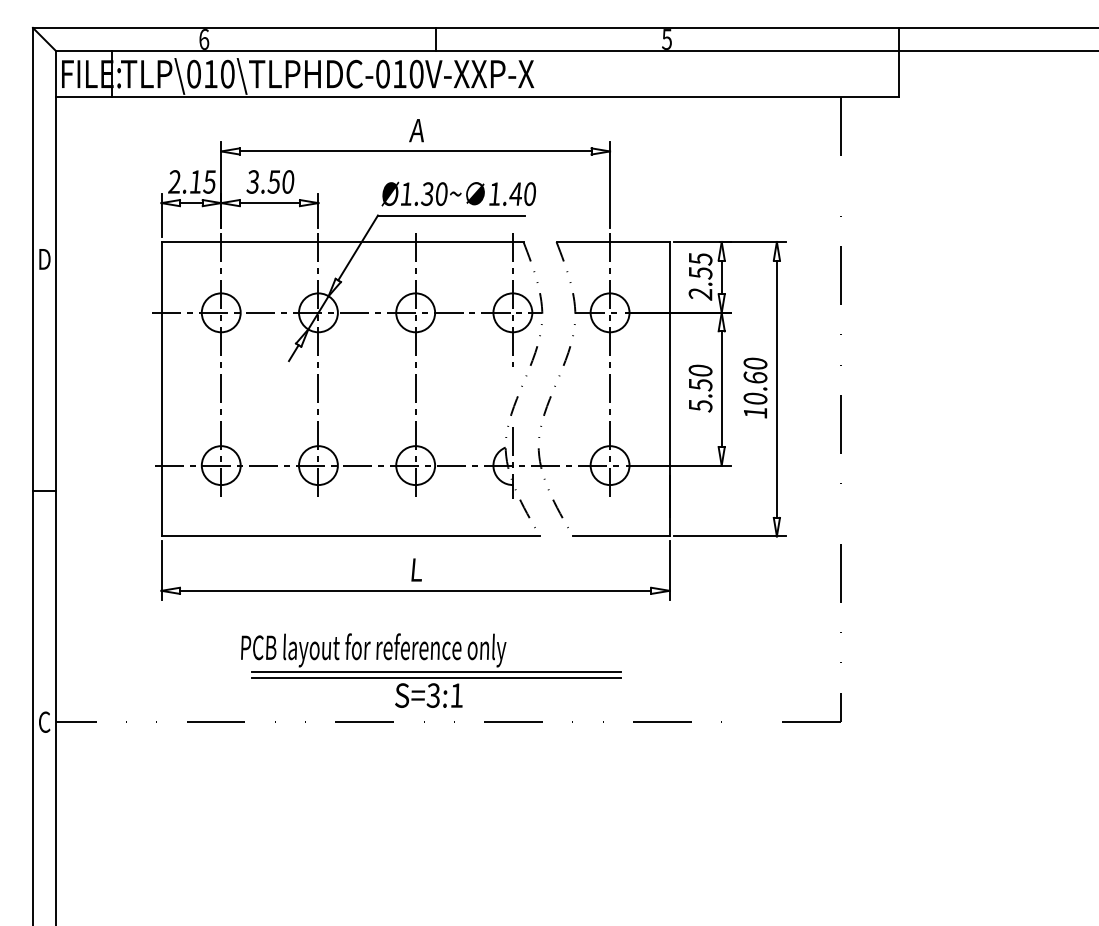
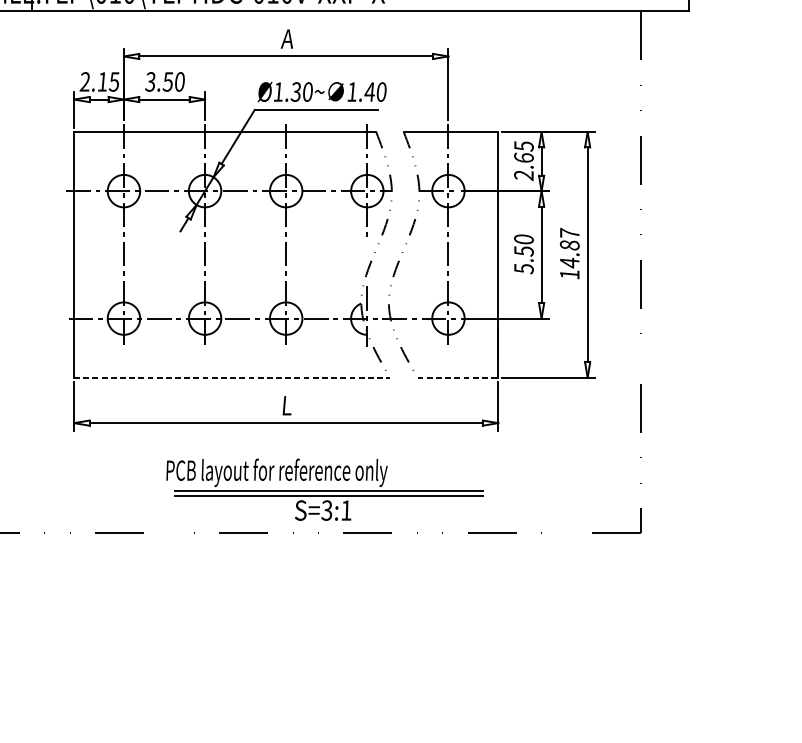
text: (700, 272) -> (523, 157), 2.55 -> 2.65
text: (755, 380) -> (569, 247), 10.60 -> 14.87
line: (351, 536) -> (232, 377), solid -> dashed
line: (621, 536) -> (457, 377), solid -> dashed
part: (431, 670) -> (325, 489), moved

